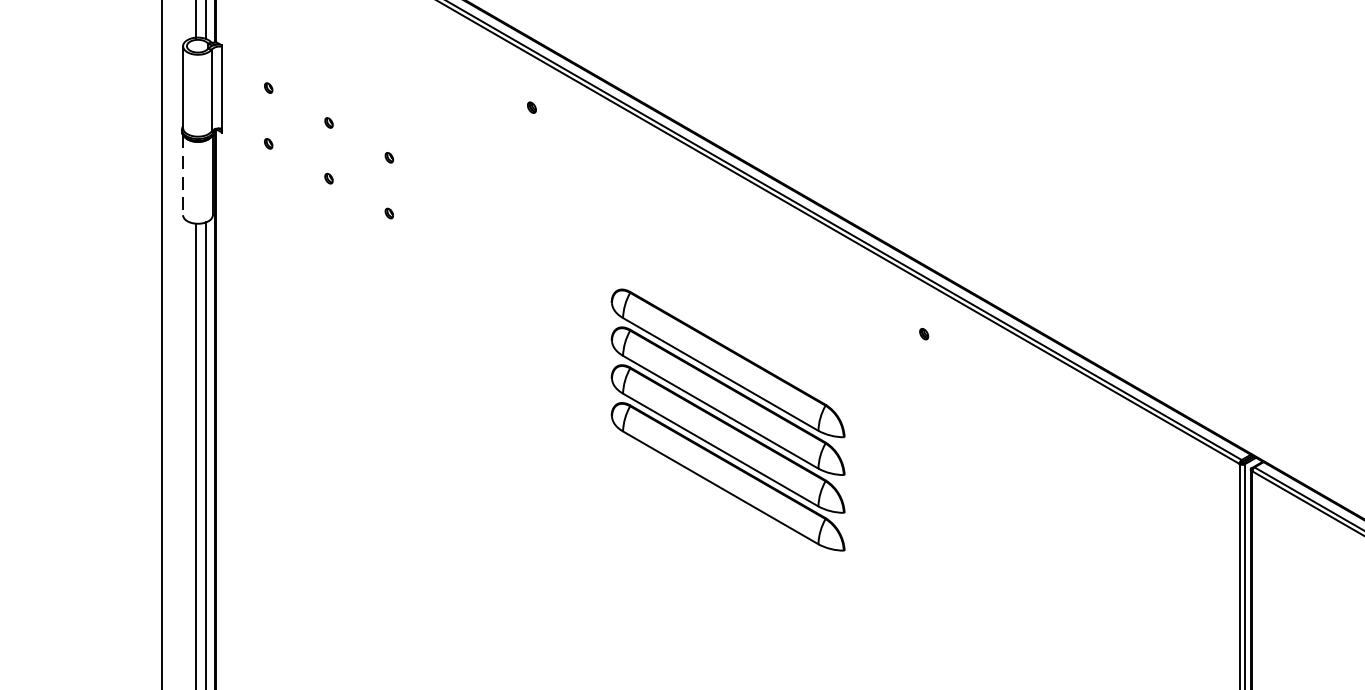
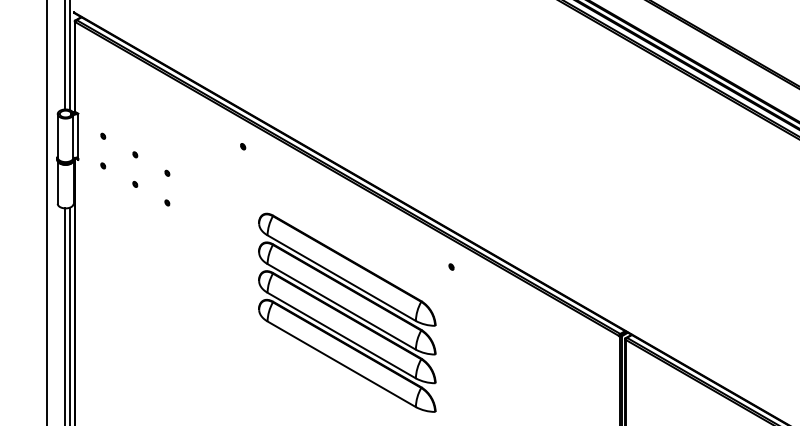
line: (182, 176) -> (57, 183), dashed -> solid
part: (728, 419) -> (347, 312), size x1.43

